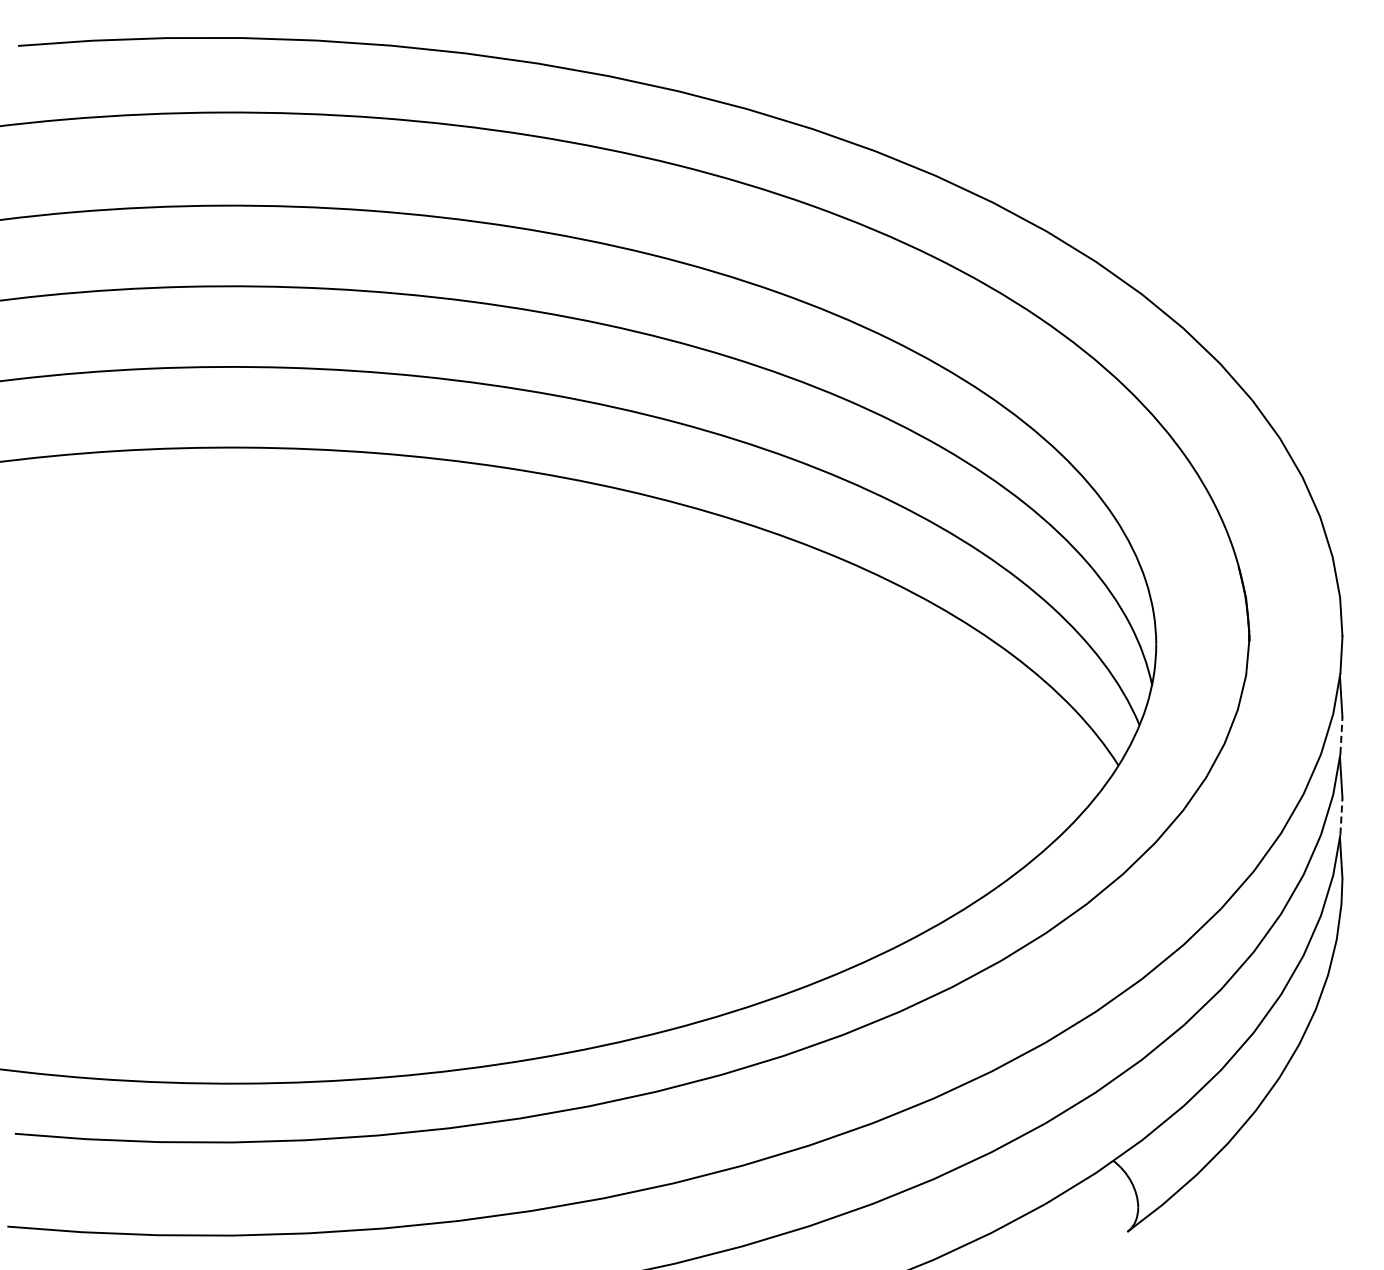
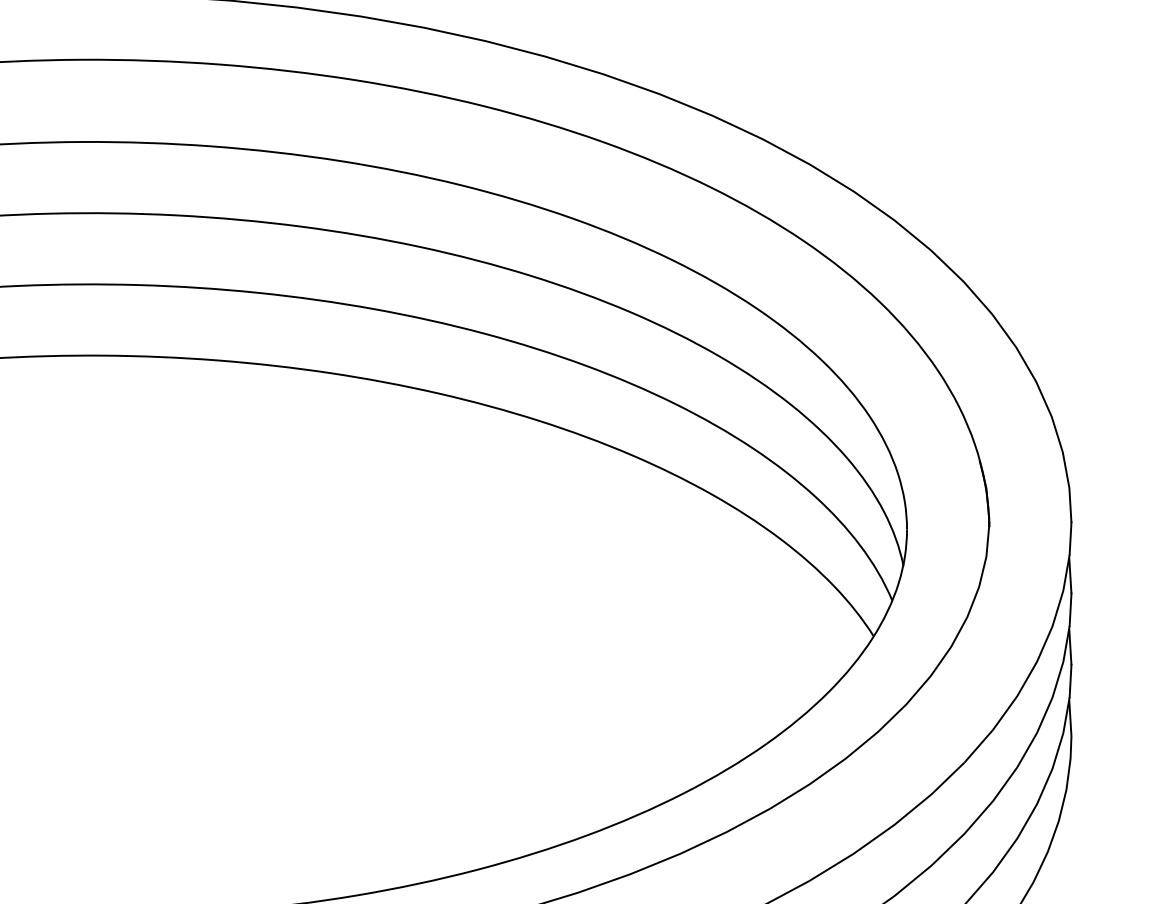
line: (1341, 735) -> (1070, 609), dashed -> solid
line: (1341, 815) -> (1070, 680), dashed -> solid

